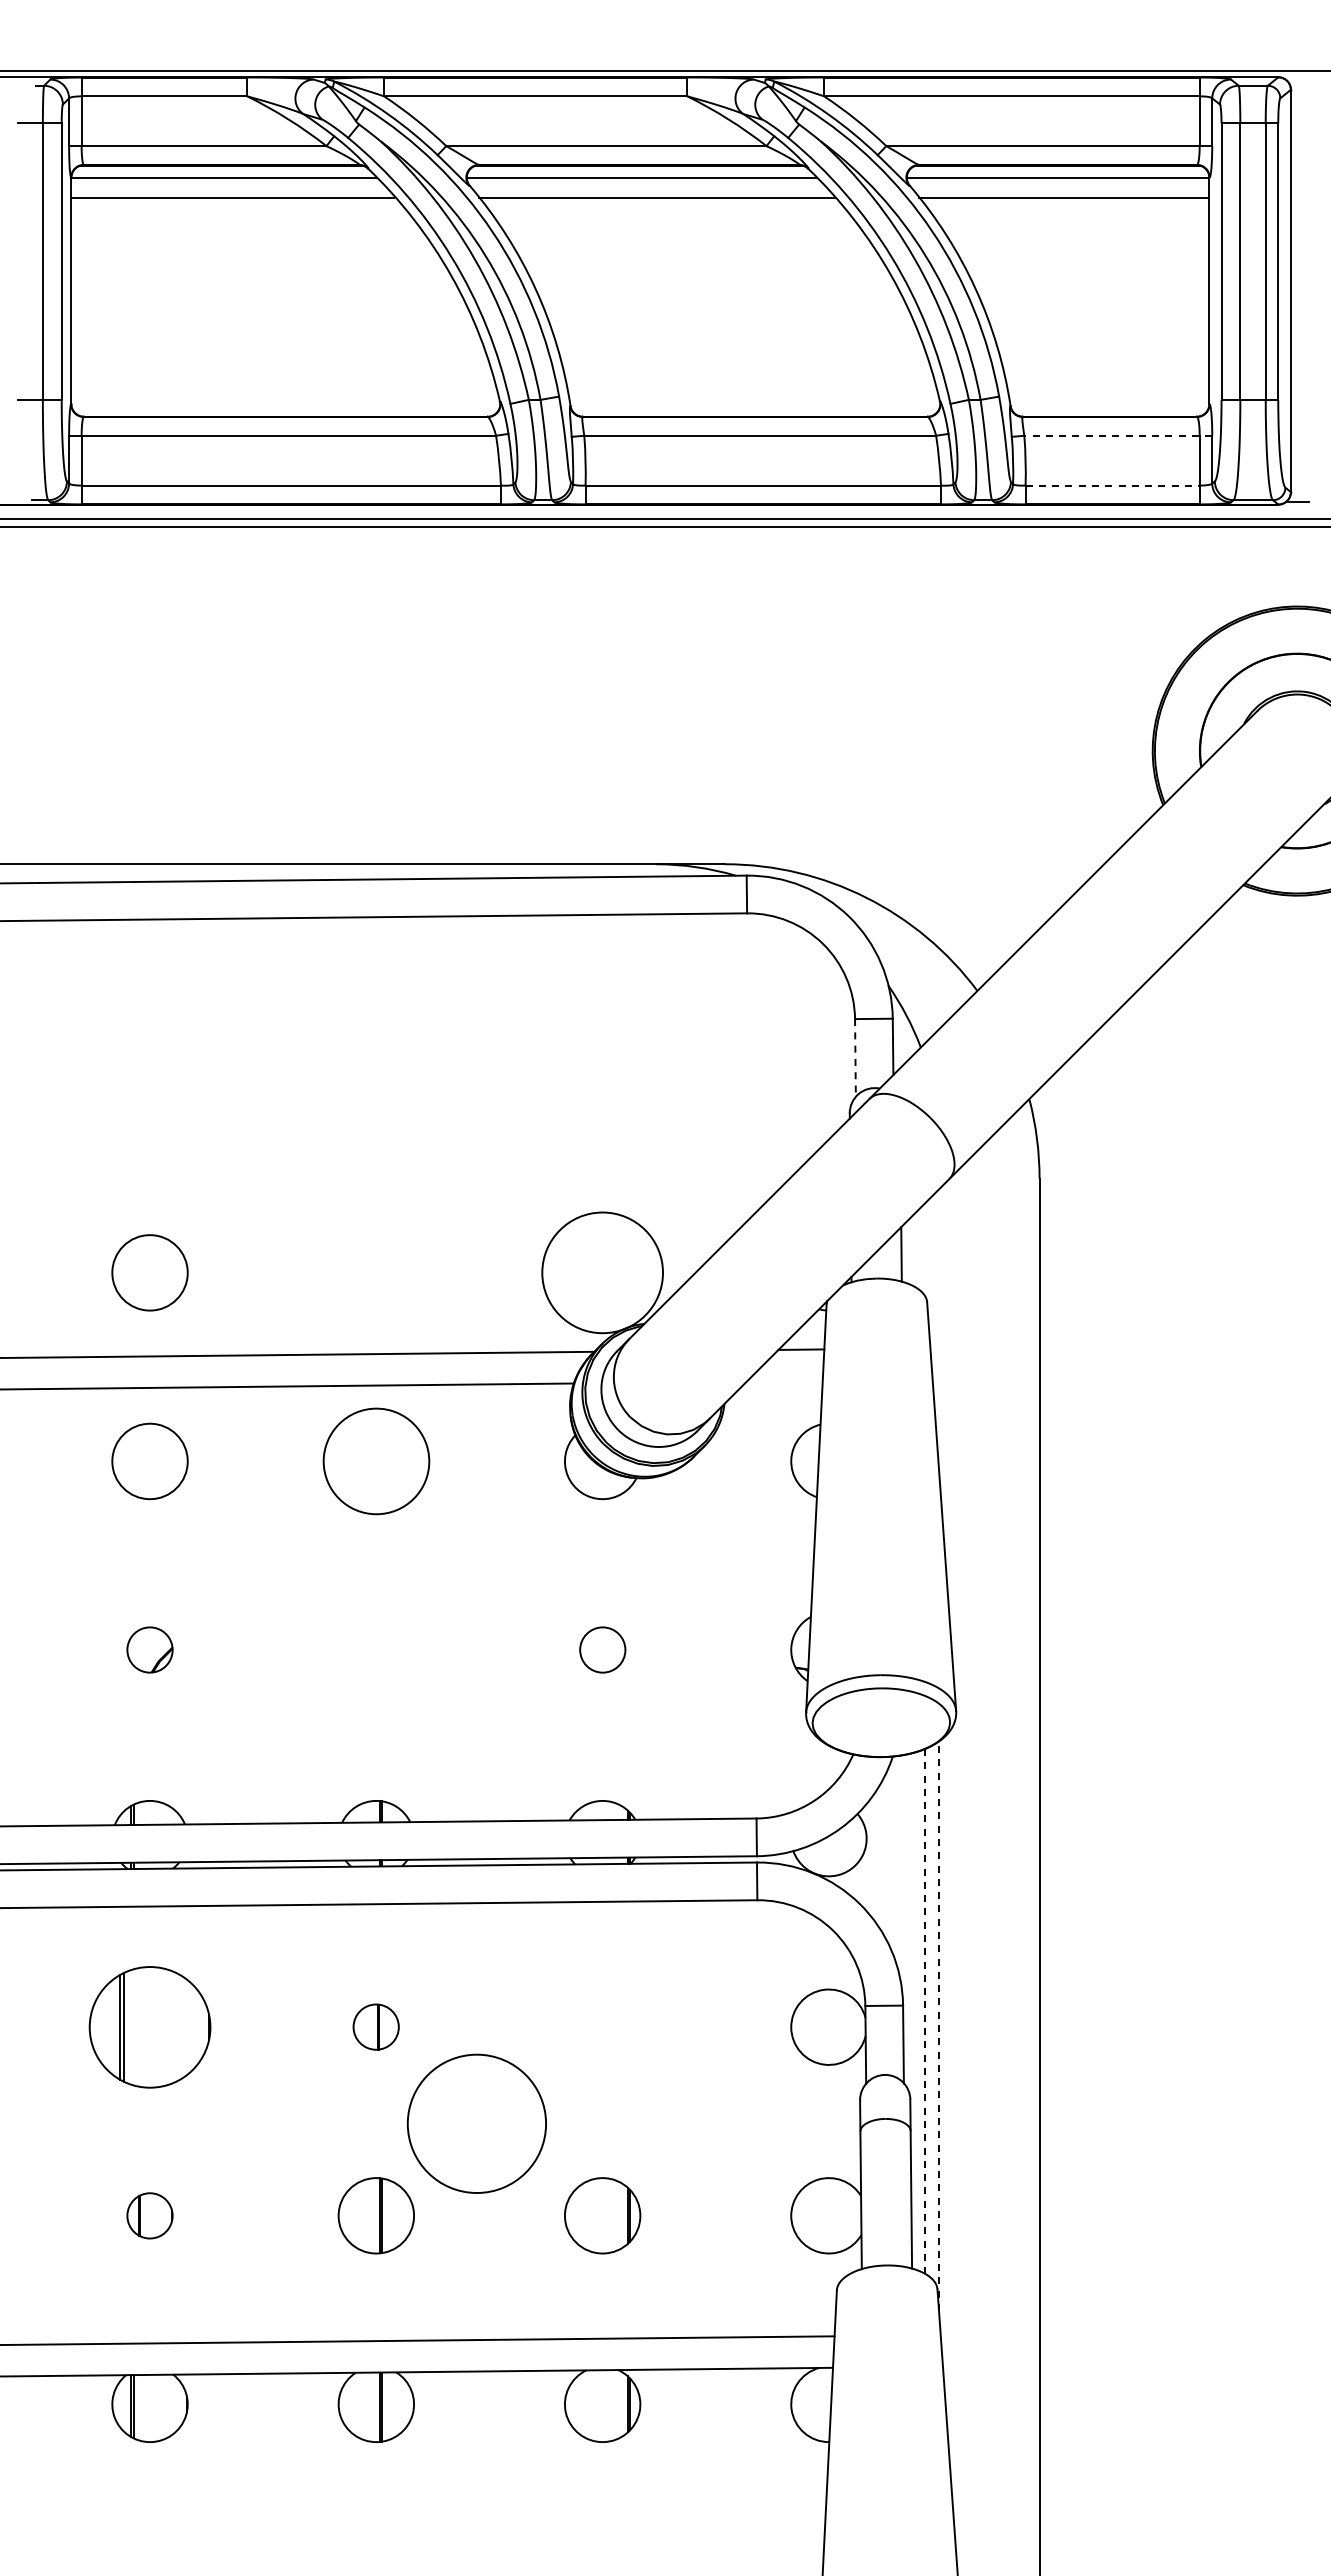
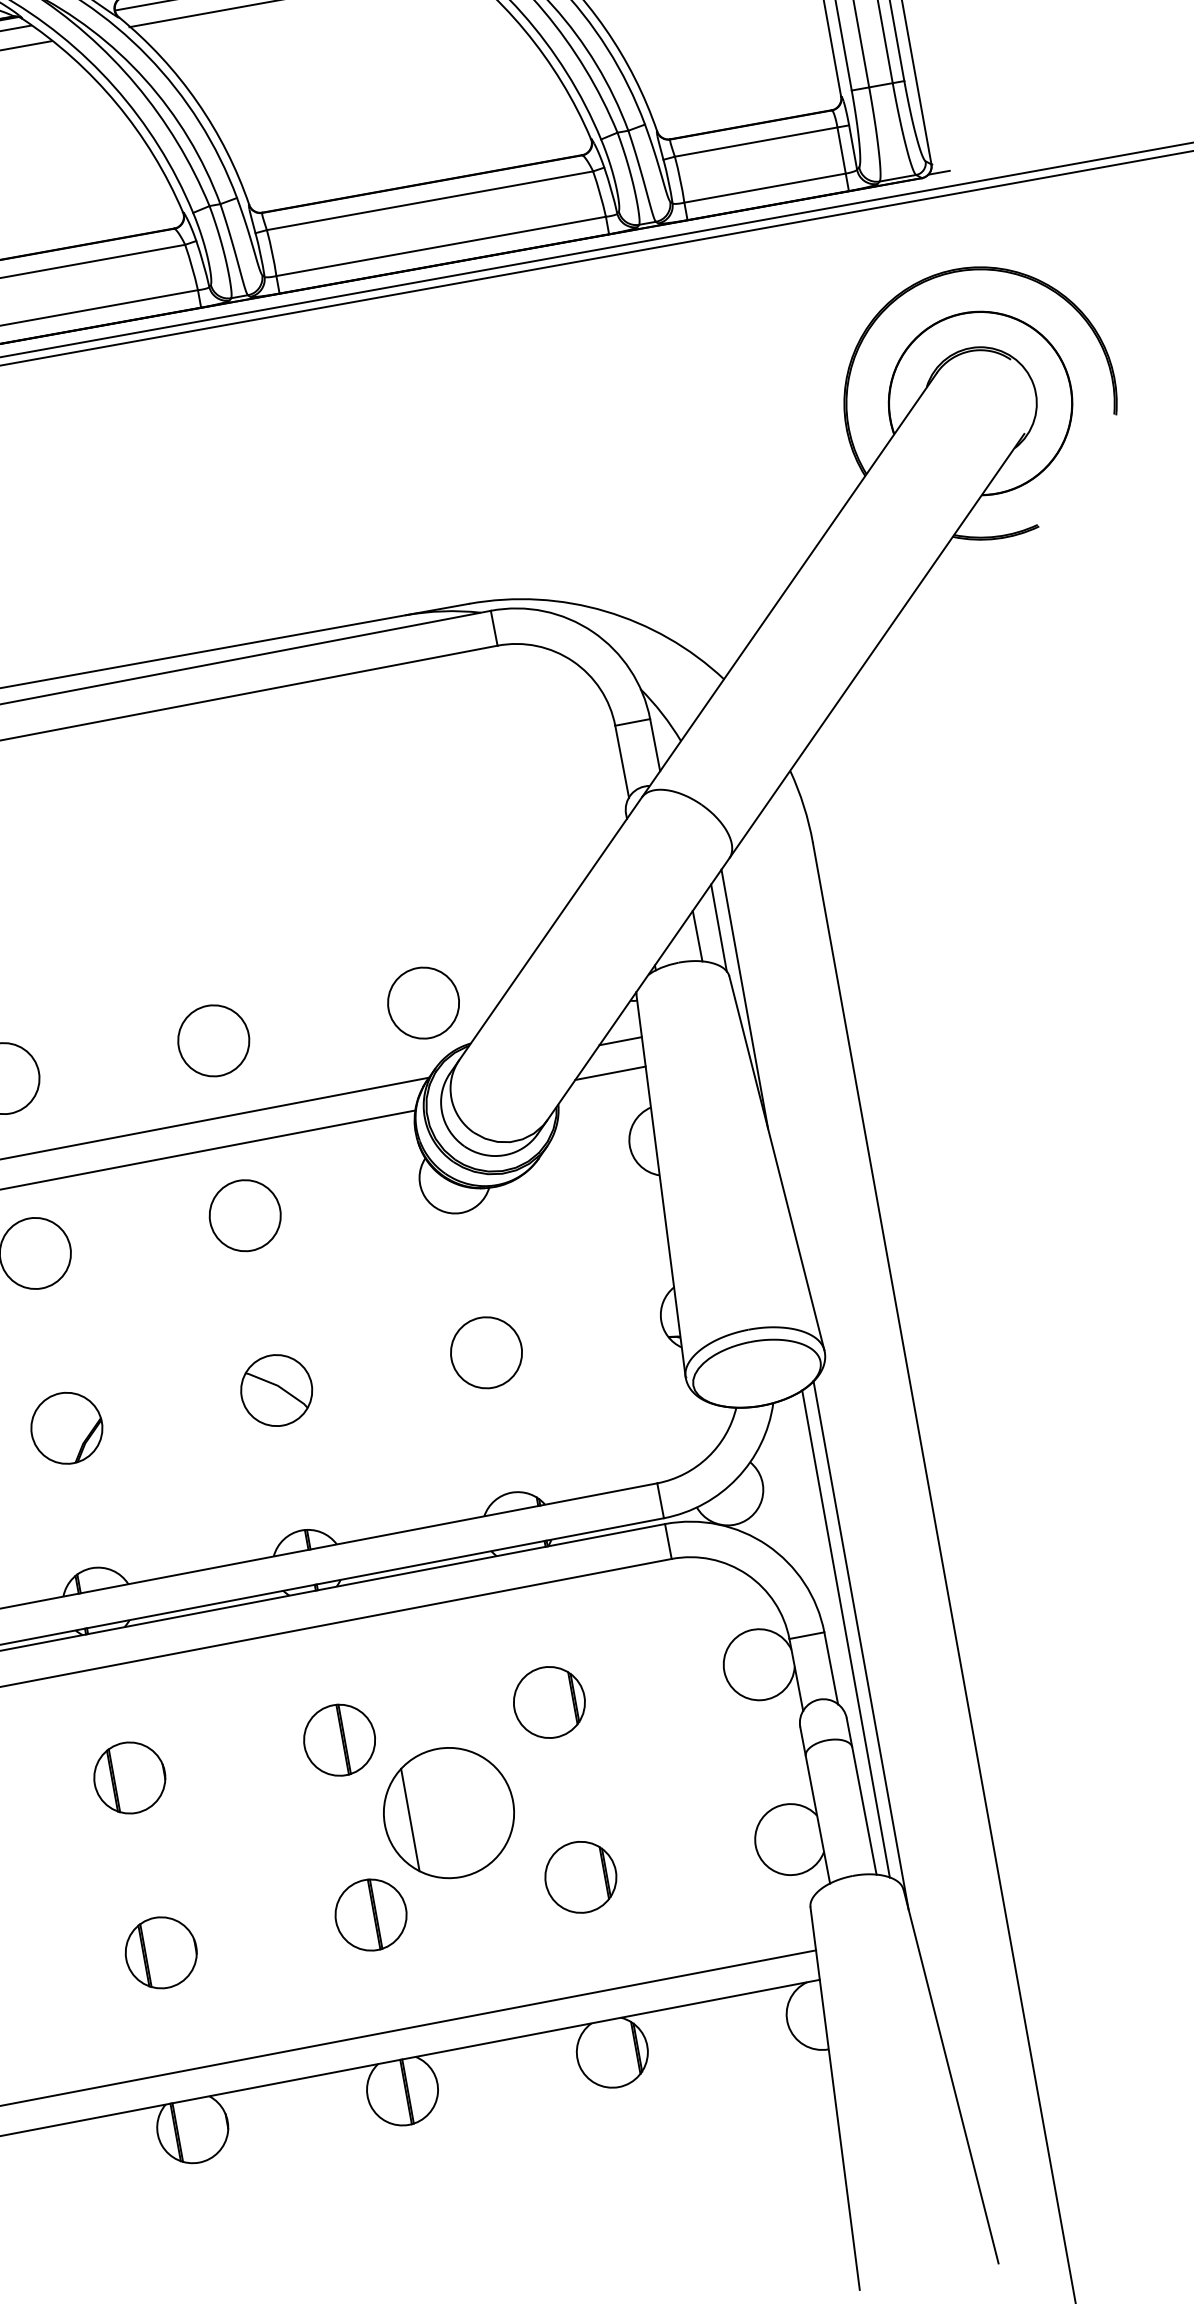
line: (1118, 435) -> (762, 140), dashed -> solid
line: (1113, 485) -> (765, 187), dashed -> solid
line: (855, 1058) -> (622, 762), dashed -> solid
line: (925, 1250) -> (719, 928), added
circle: (375, 1272) -> (212, 1040), added
circle: (602, 1272) -> (423, 1002), size x0.62
line: (938, 1328) -> (744, 998), added
line: (784, 1380) -> (610, 1072), added
circle: (375, 1461) -> (244, 1215), size x0.71
part: (149, 1649) -> (66, 1427), size x1.67
part: (375, 1649) -> (275, 1390), added
circle: (602, 1649) -> (486, 1352), size x1.67
line: (925, 2011) -> (846, 1634), dashed -> solid
part: (149, 2026) -> (129, 1777), size x0.62
part: (375, 2026) -> (338, 1739), size x1.67
part: (602, 2026) -> (549, 1701), added
line: (938, 2026) -> (860, 1645), dashed -> solid
line: (435, 2123) -> (410, 1819), added
part: (149, 2215) -> (160, 1952), size x1.67

